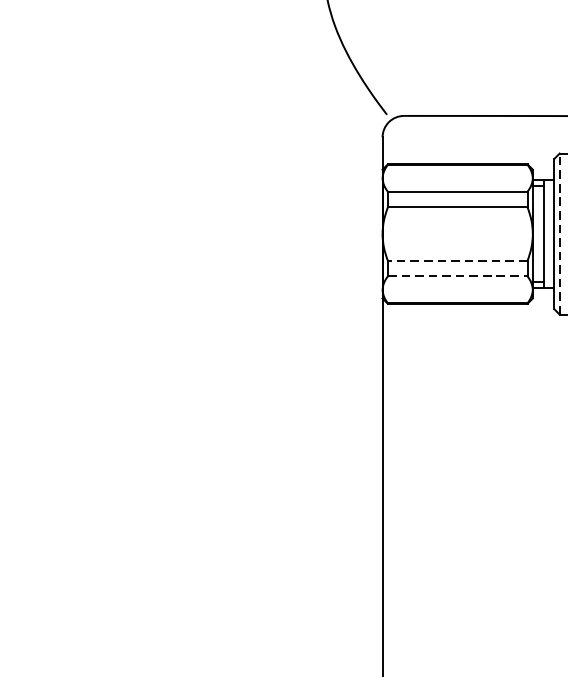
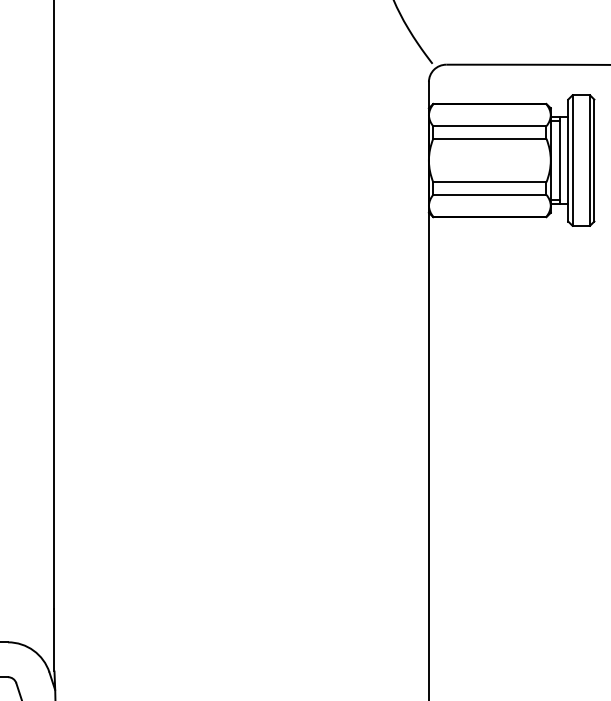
line: (559, 234) -> (572, 160), dashed -> solid
line: (457, 261) -> (489, 182), dashed -> solid
line: (457, 275) -> (489, 194), dashed -> solid

